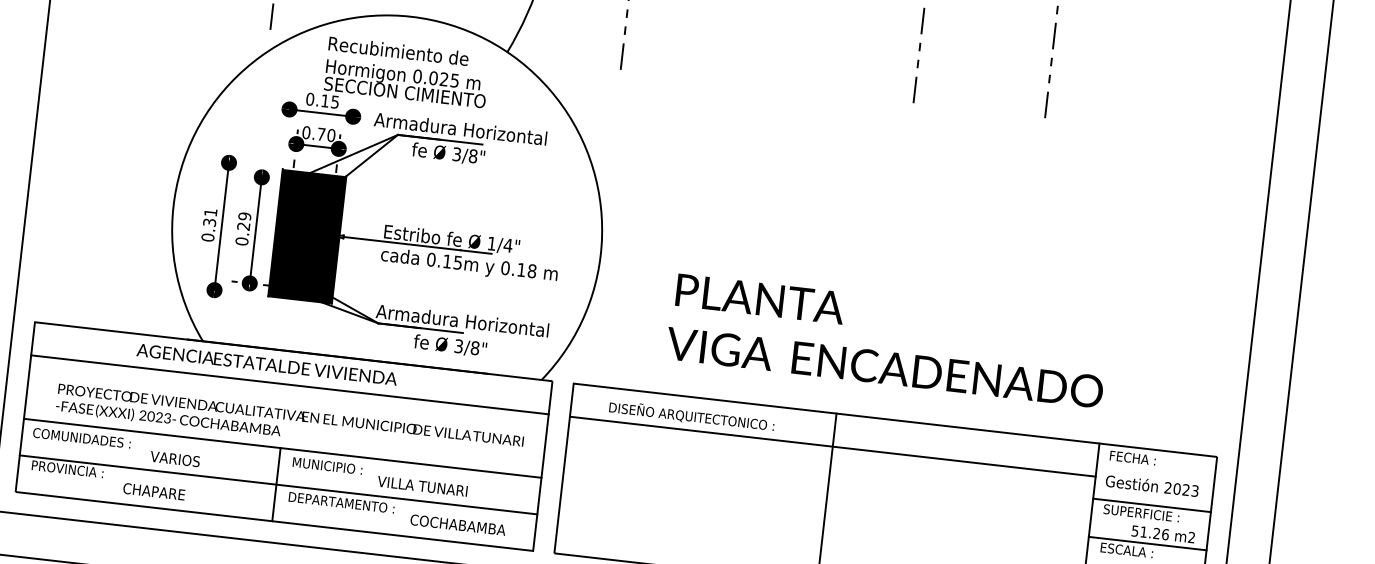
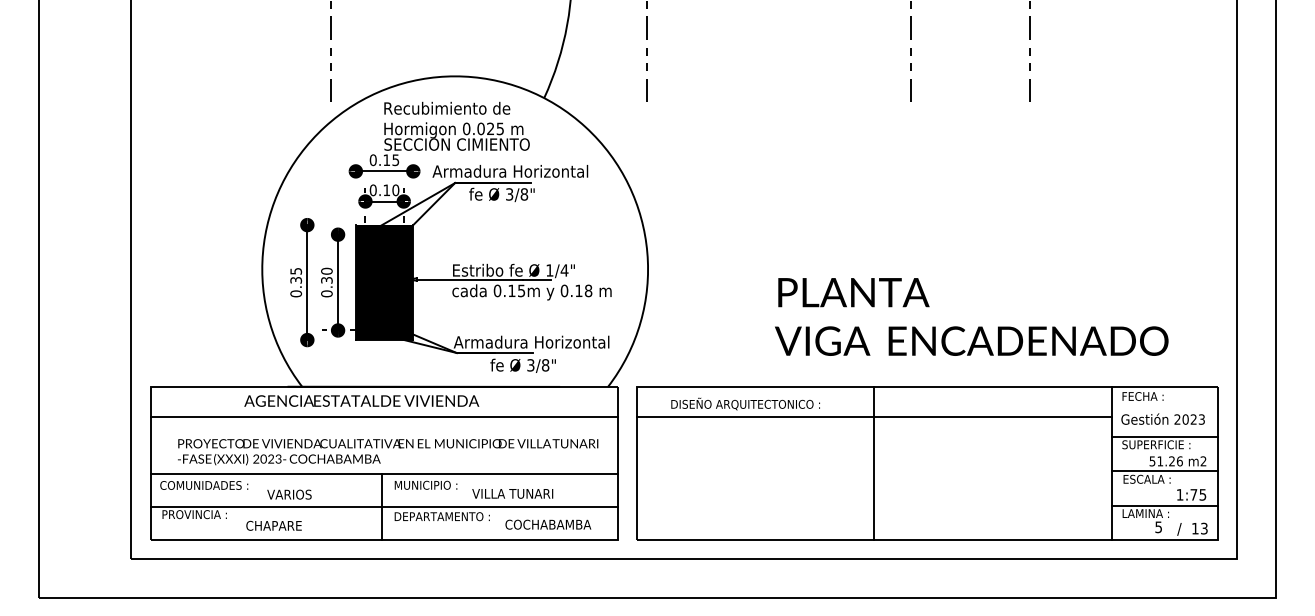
text: (321, 133) -> (386, 189), 0.70 -> 0.10
text: (211, 212) -> (296, 271), 0.31 -> 0.35
text: (243, 221) -> (326, 275), 0.29 -> 0.30
text: (887, 340) -> (971, 316), moved

